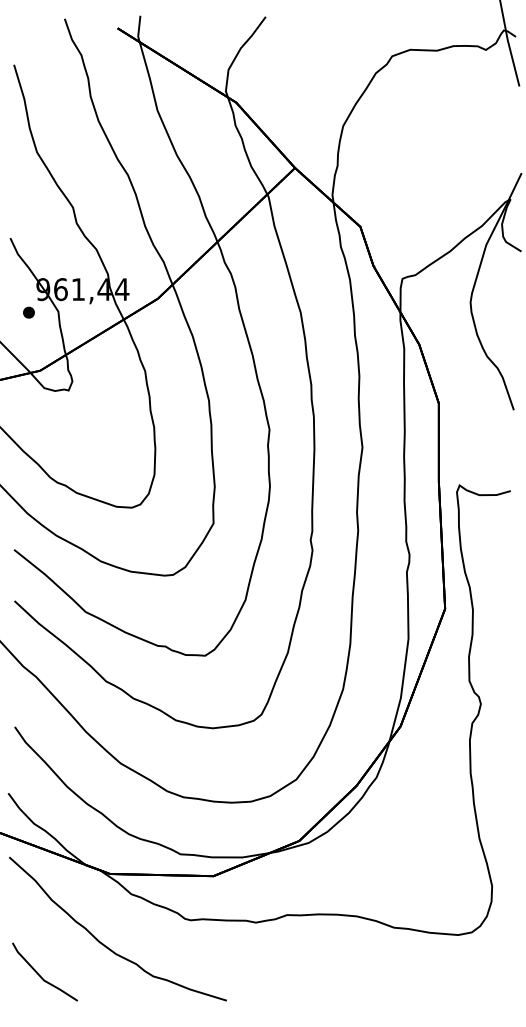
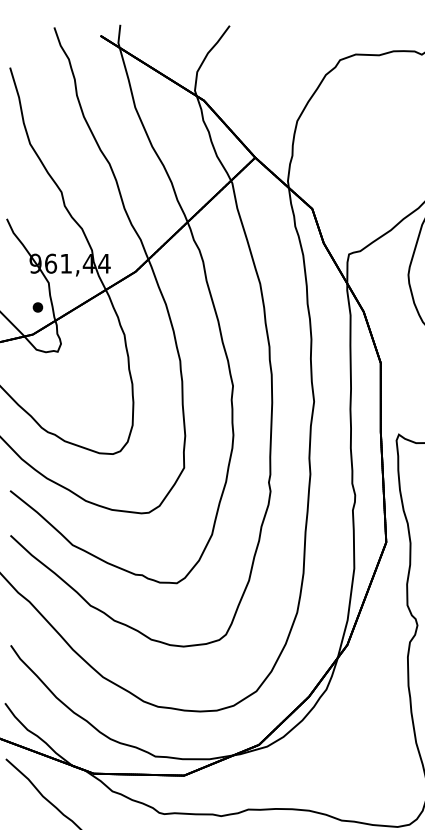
part: (28, 312) -> (37, 307), moved

